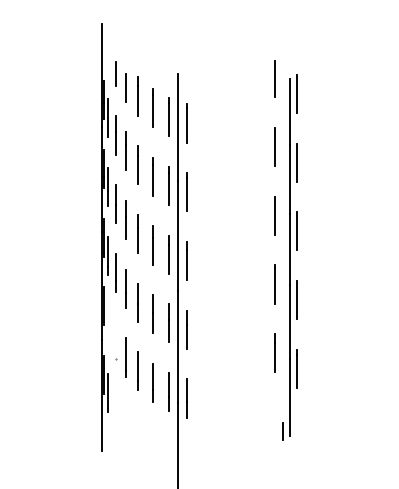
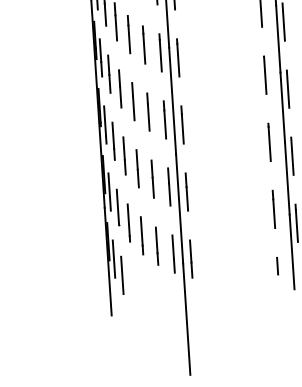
line: (108, 324) -> (110, 191), added
line: (115, 340) -> (117, 207), added
line: (115, 410) -> (122, 275), added
line: (282, 431) -> (277, 266), moved

